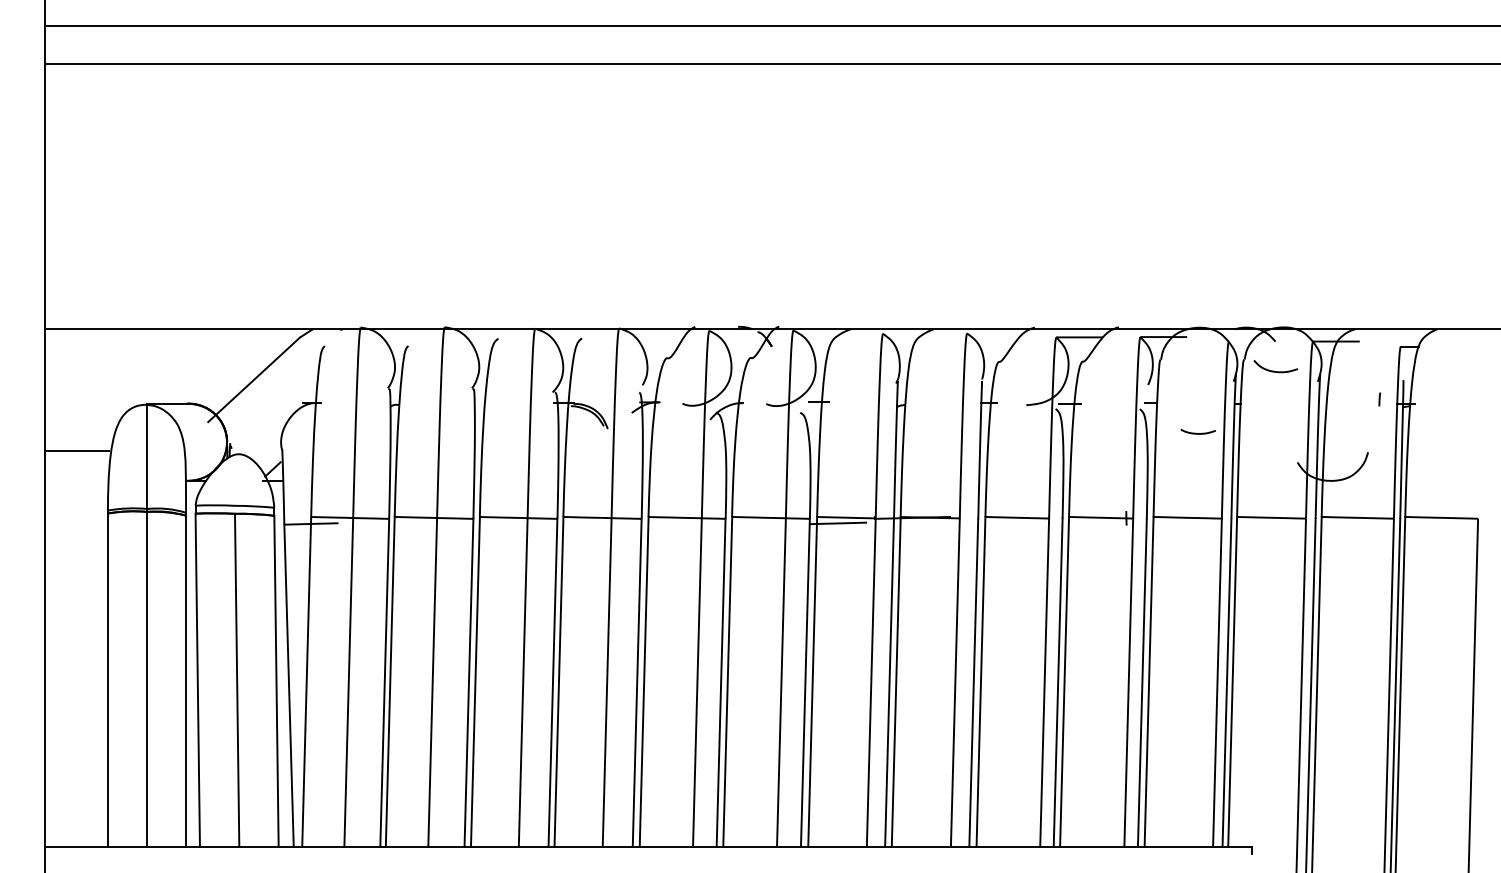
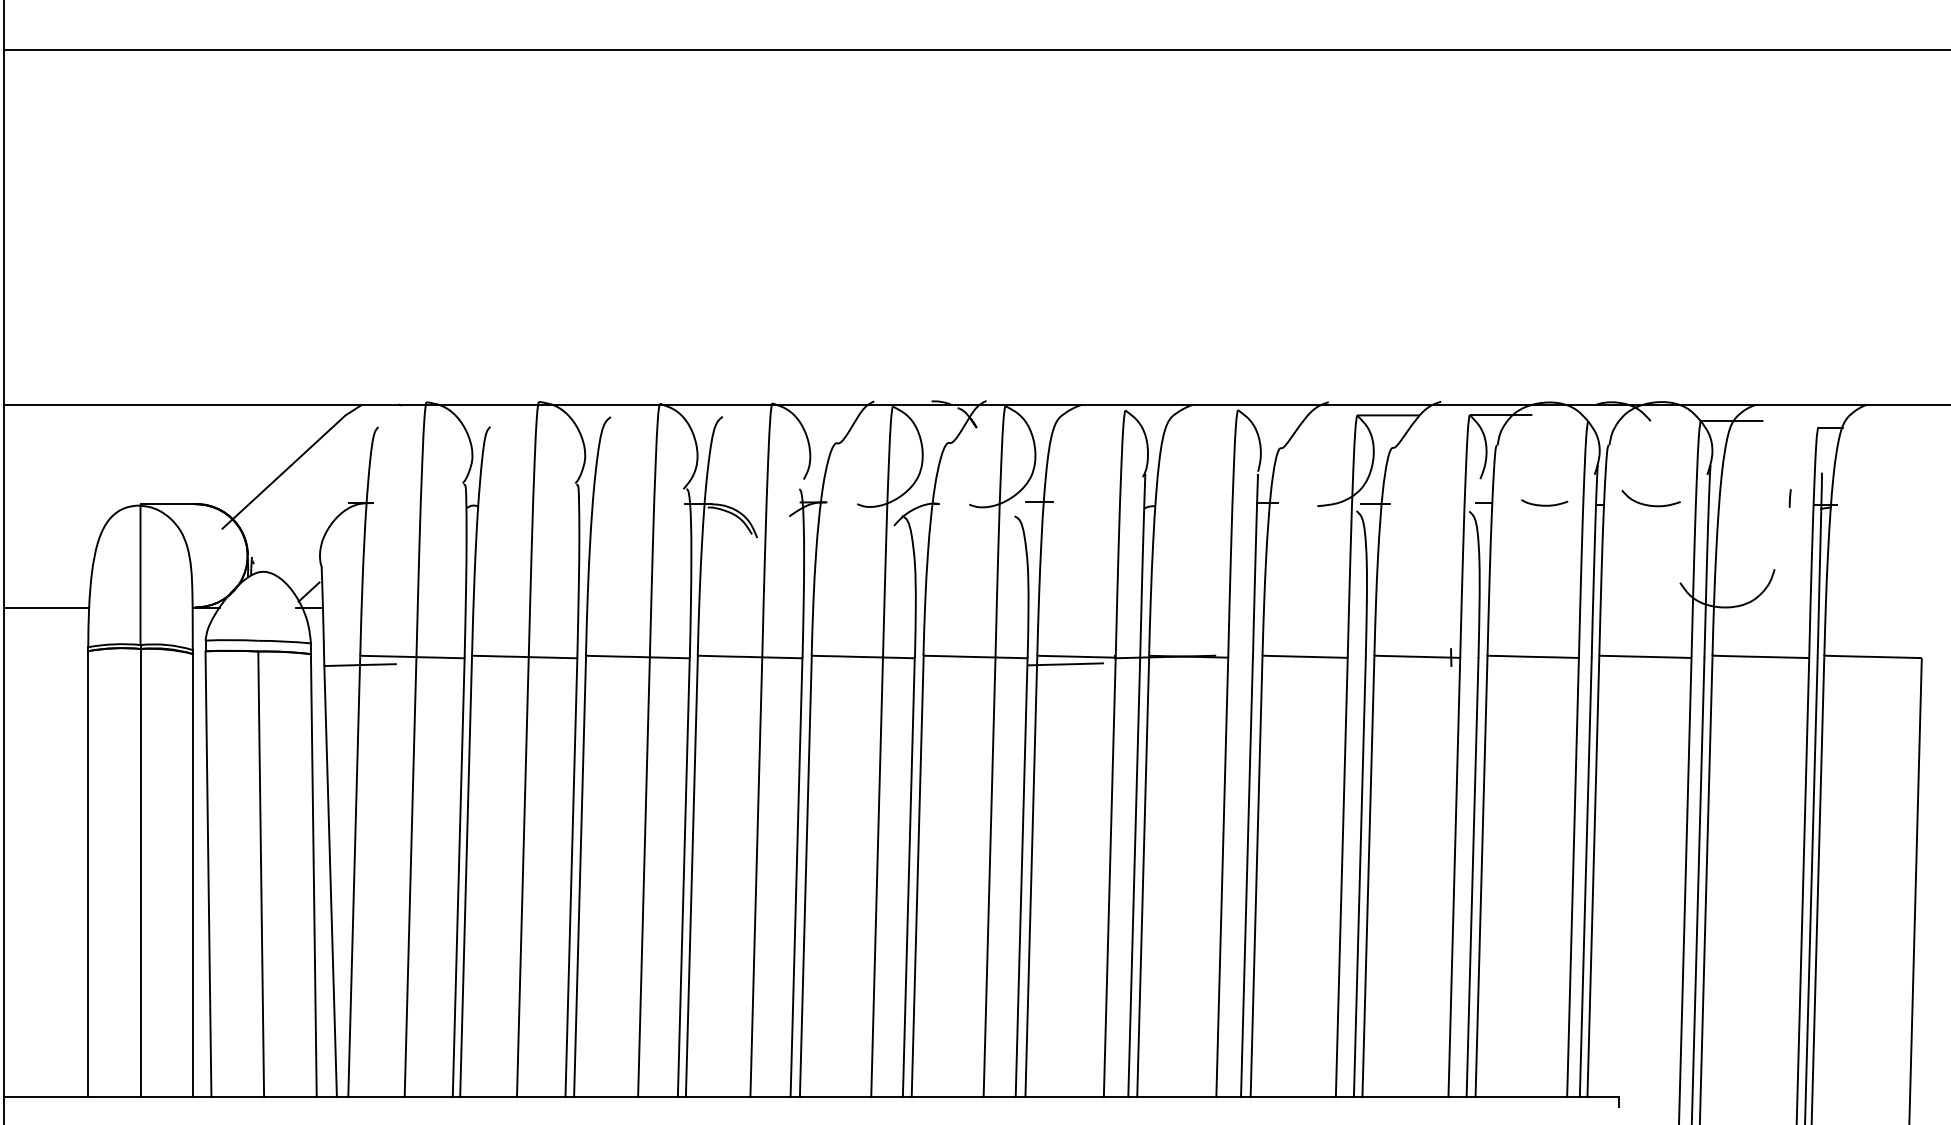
curve: (1274, 370) -> (1649, 503), moved
curve: (1196, 432) -> (1542, 503), moved
line: (76, 451) -> (46, 608), moved

